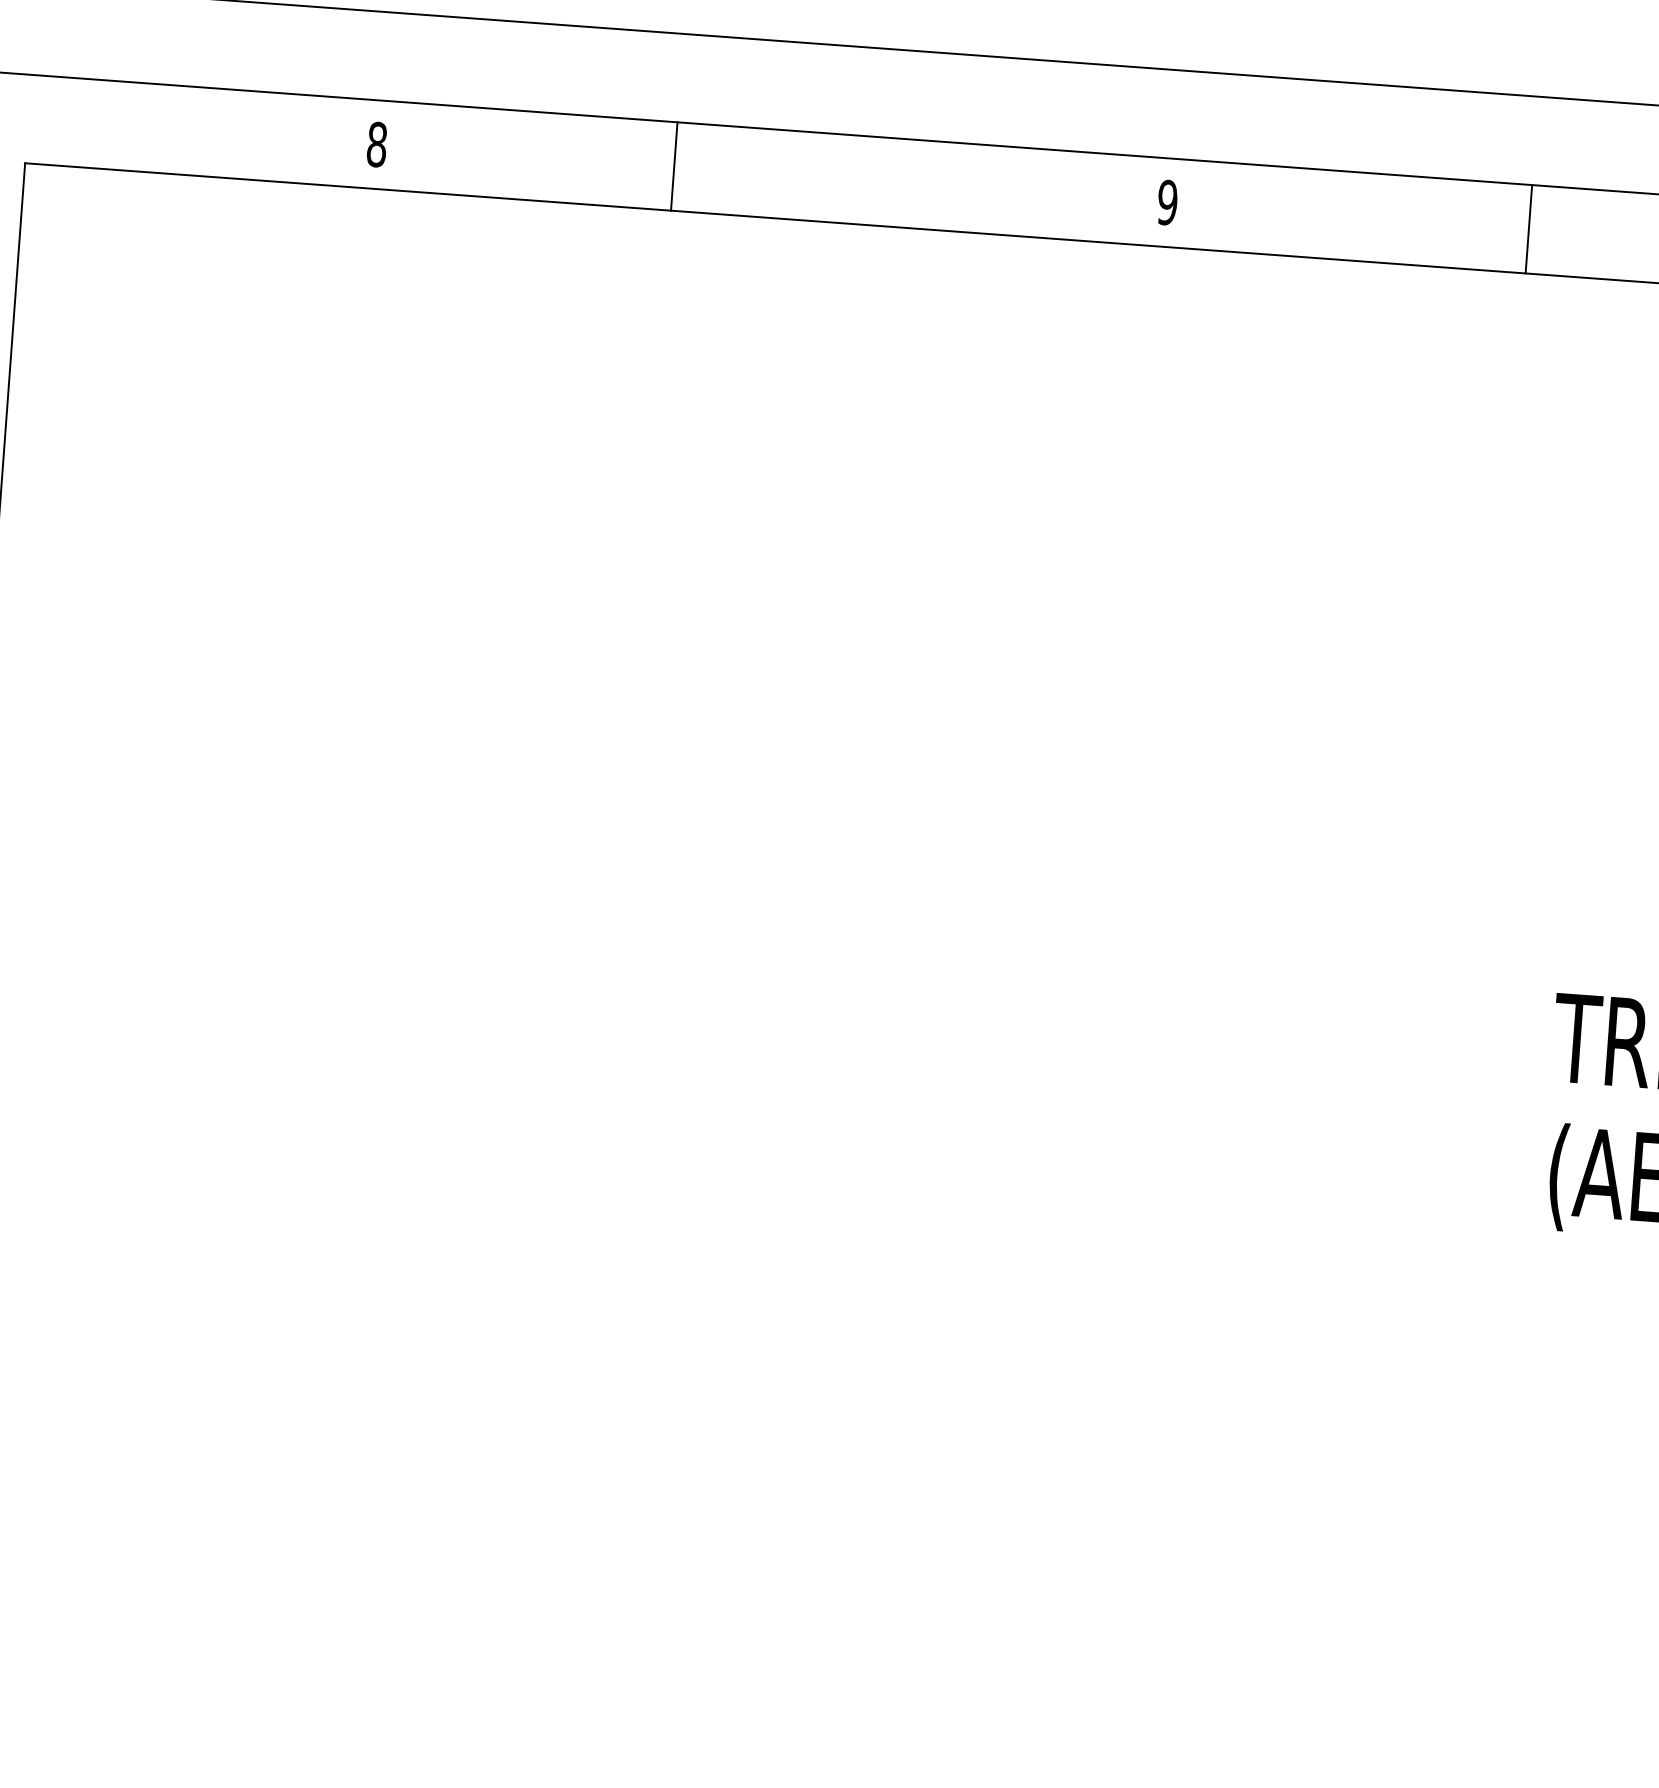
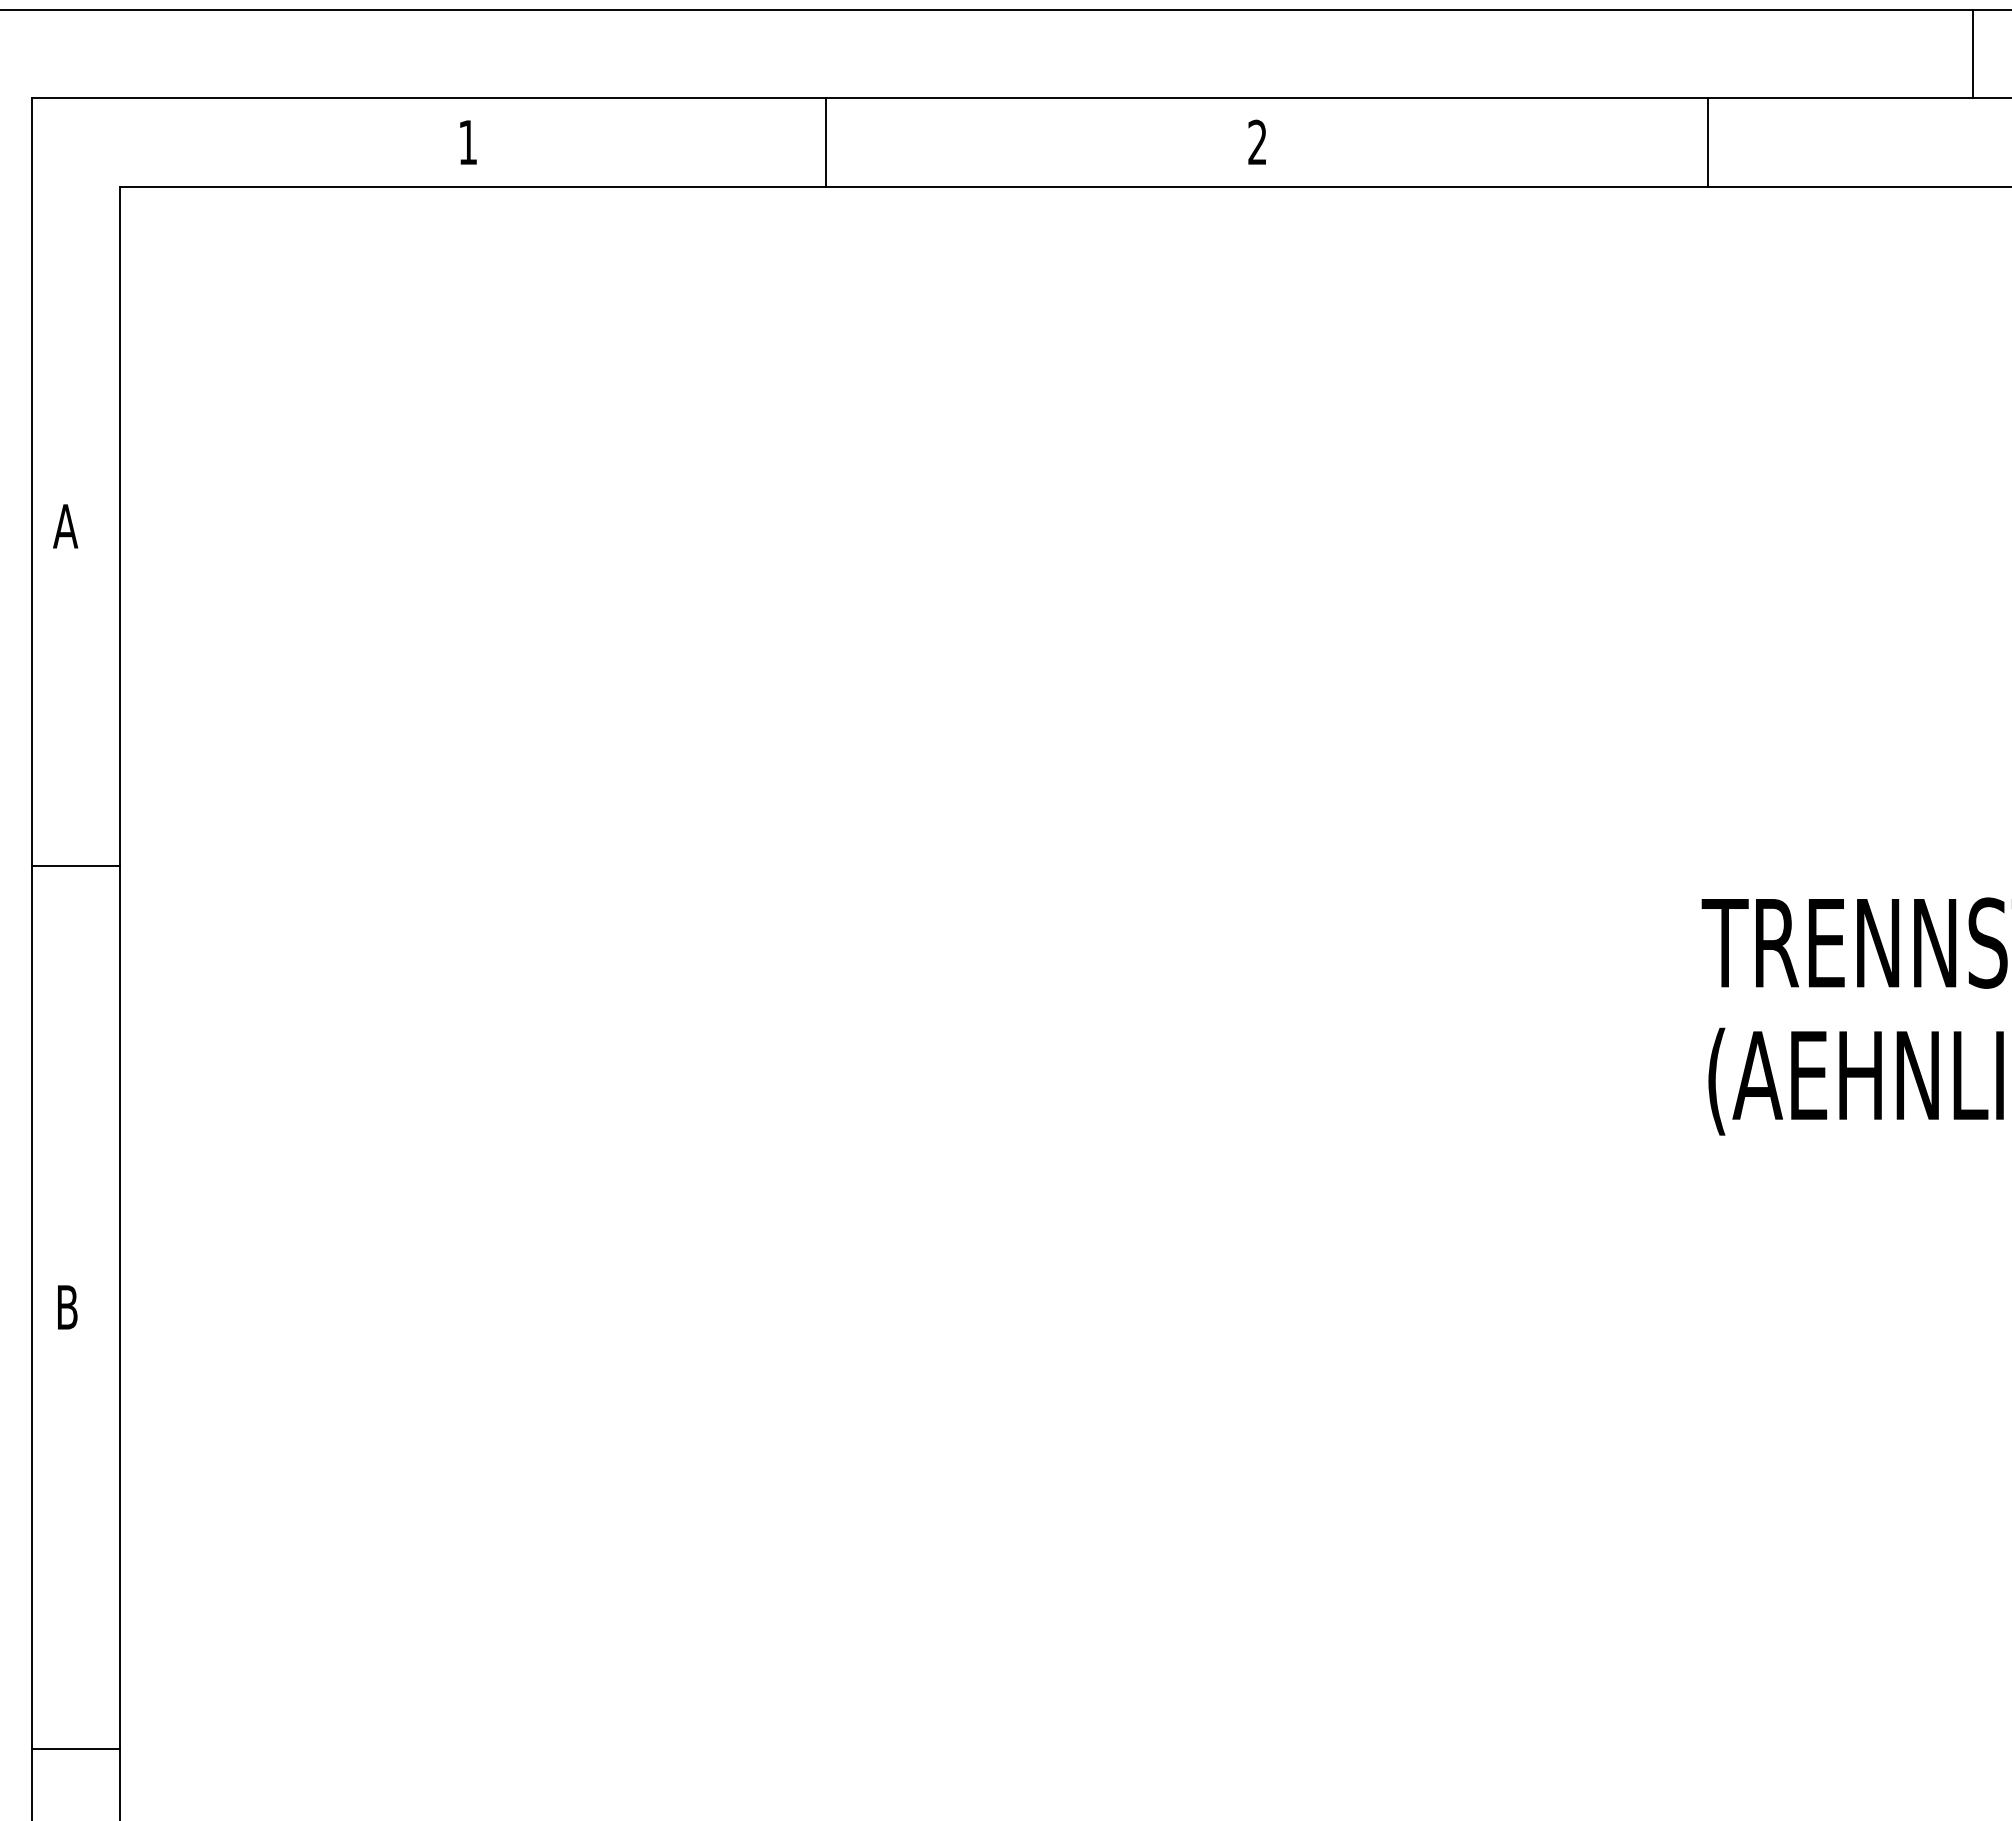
text: (376, 144) -> (467, 142), 8 -> 1
line: (673, 166) -> (825, 142), moved
text: (1167, 202) -> (1257, 142), 9 -> 2
line: (1529, 229) -> (1708, 142), moved

